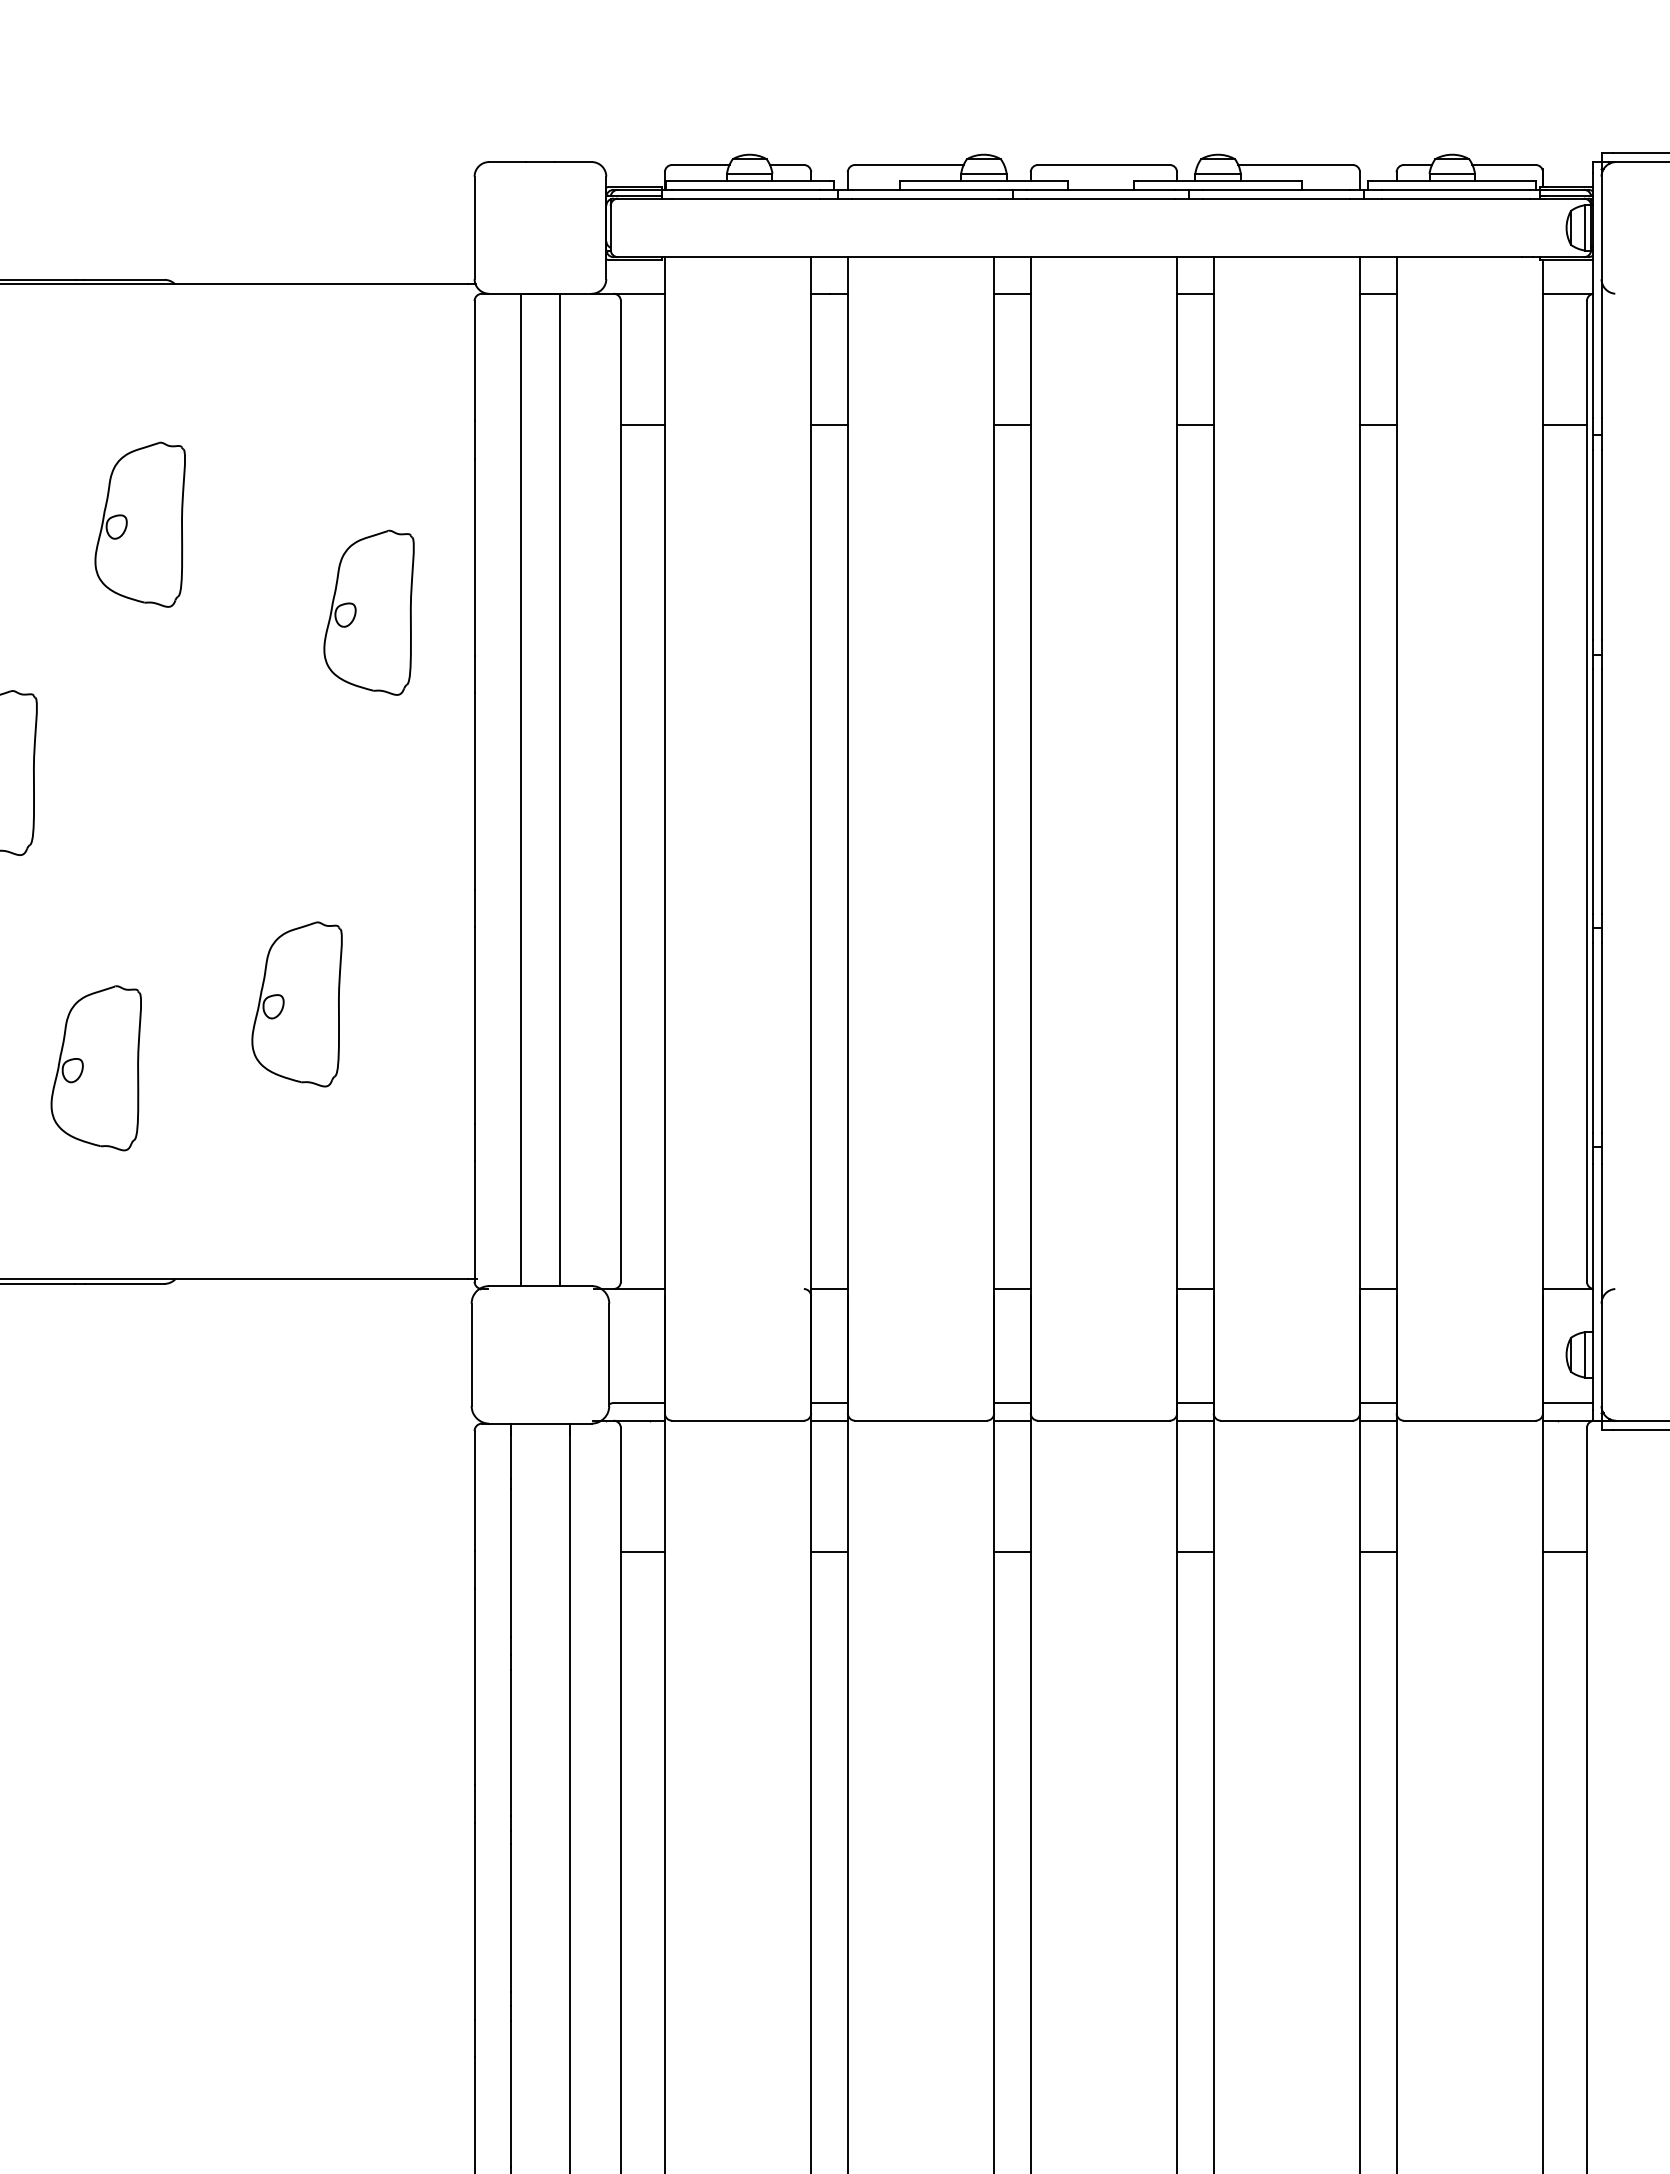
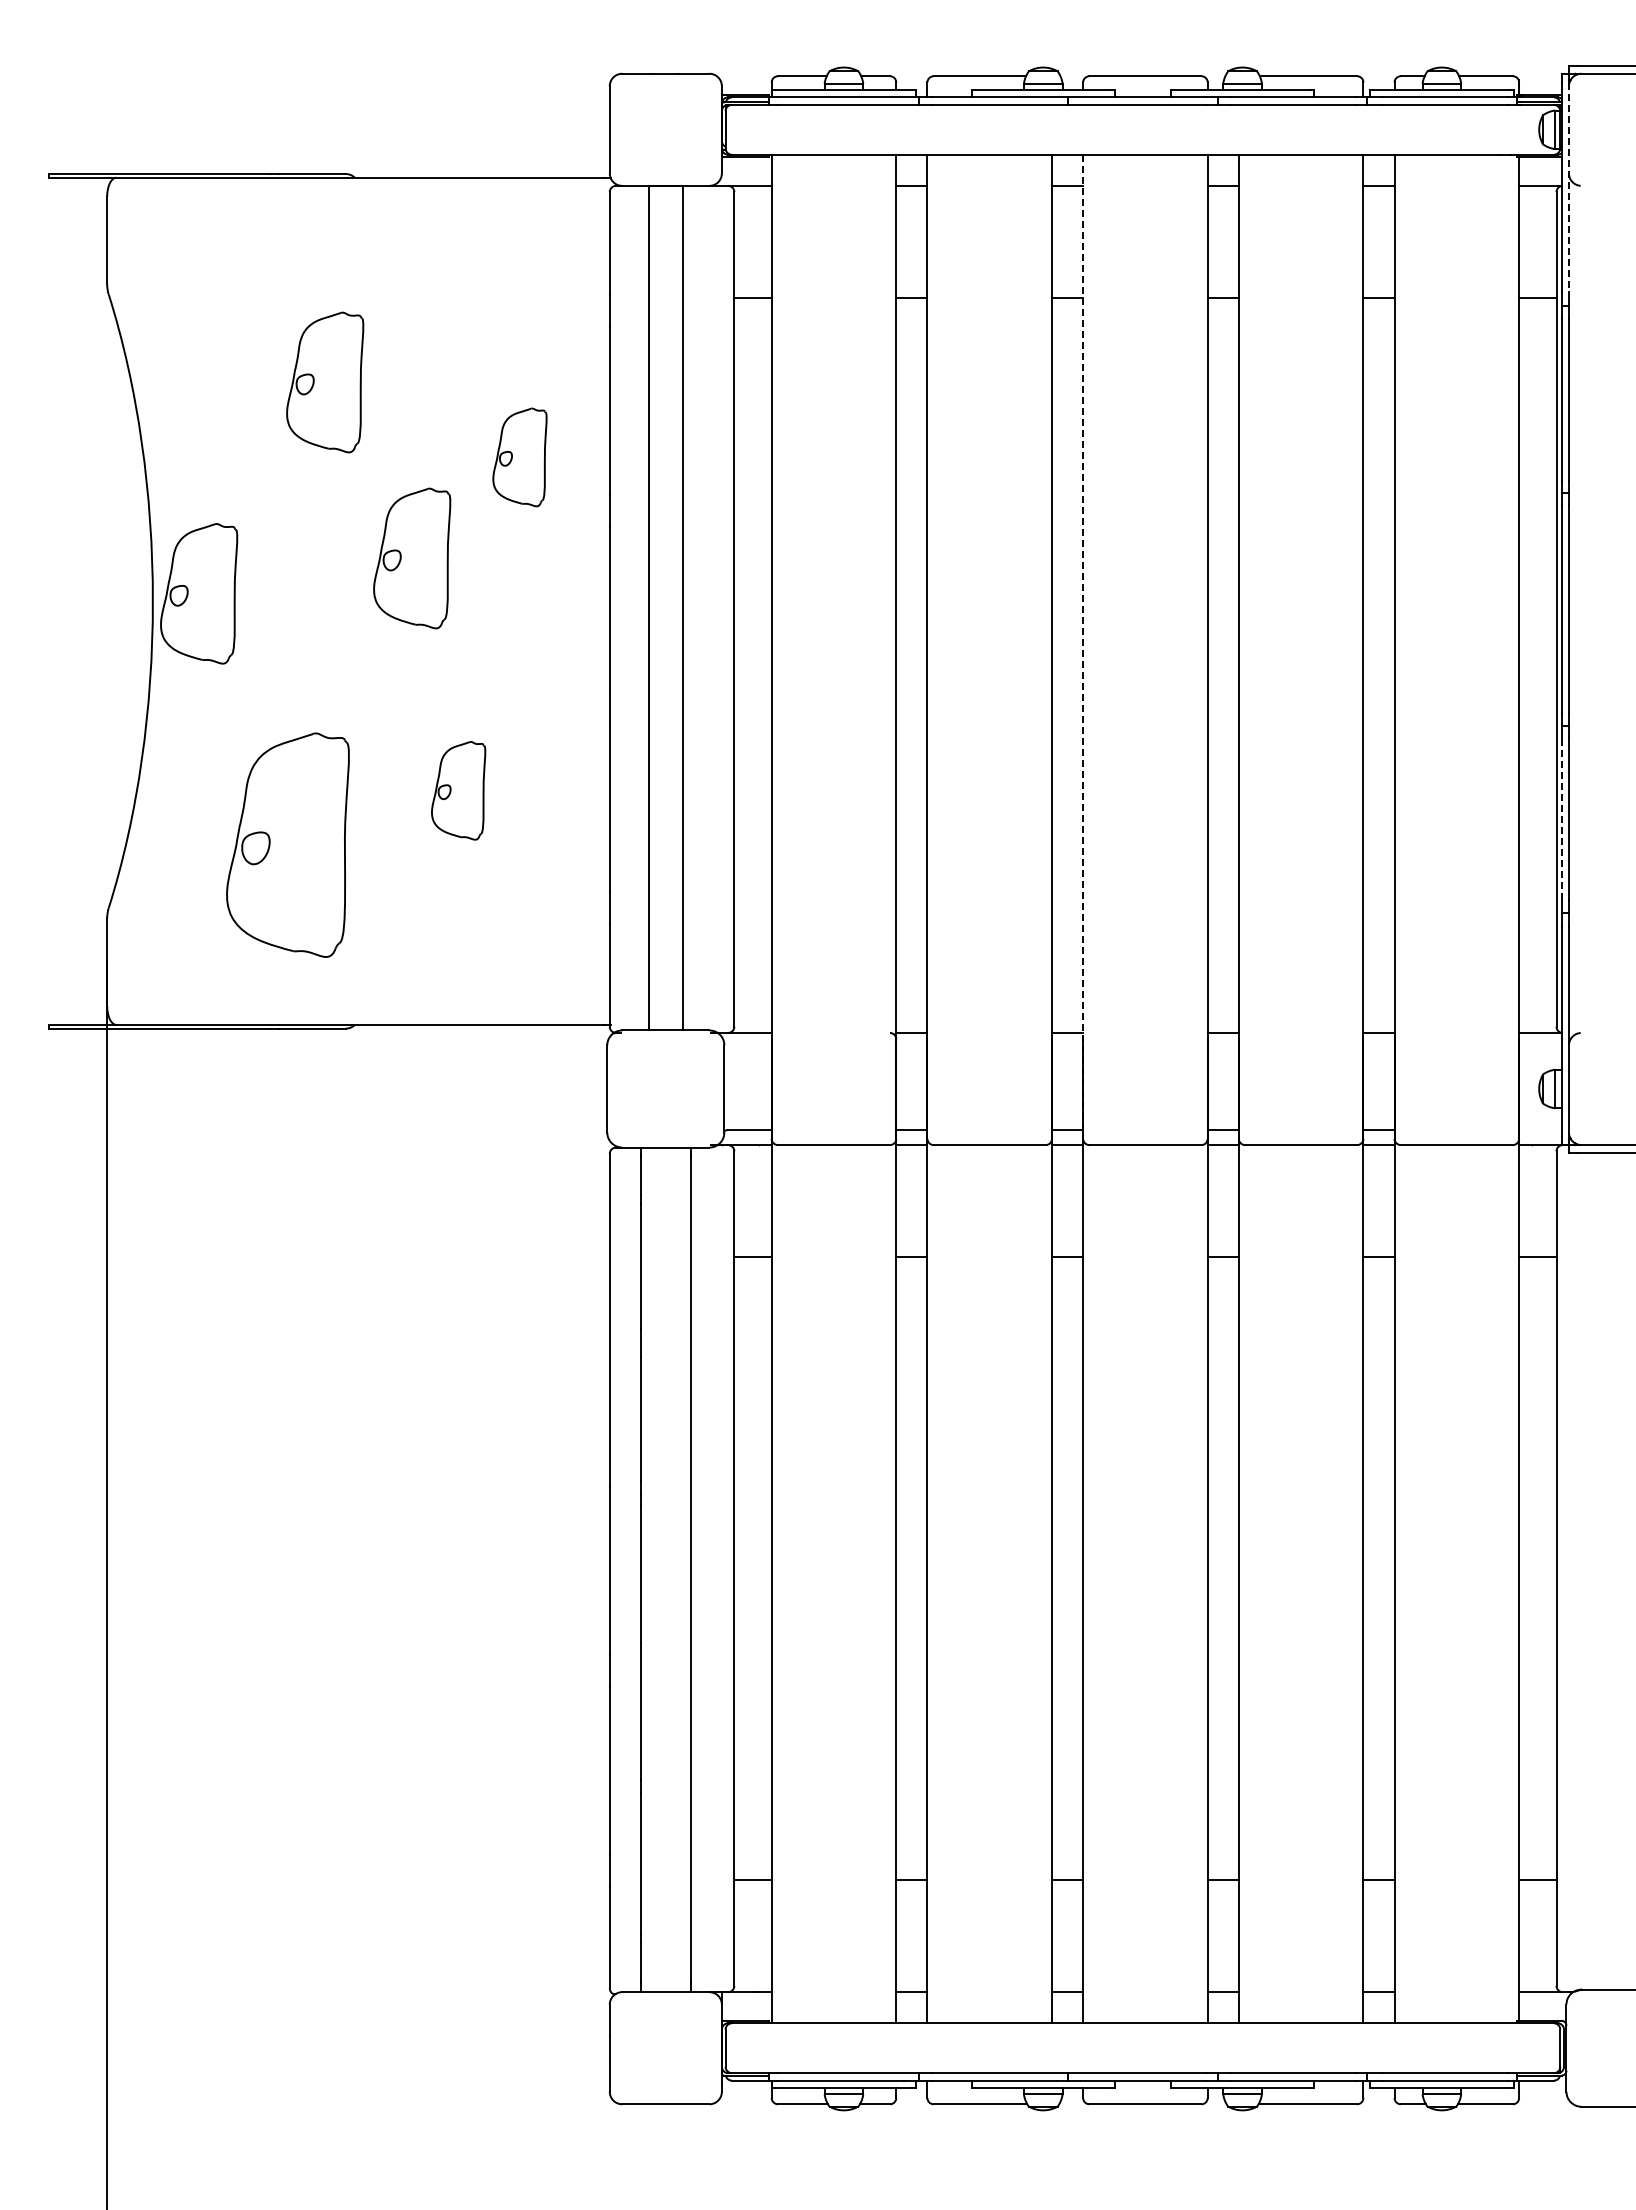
line: (1600, 296) -> (1568, 188), solid -> dashed
part: (368, 612) -> (519, 457), size x0.7
part: (242, 731) -> (412, 558), added
line: (1031, 836) -> (1083, 647), solid -> dashed
part: (296, 1004) -> (458, 790), size x0.7
line: (1592, 1038) -> (1561, 819), solid -> dashed
part: (95, 1067) -> (287, 844), size x1.6
line: (1568, 1403) -> (1540, 1130), removed

